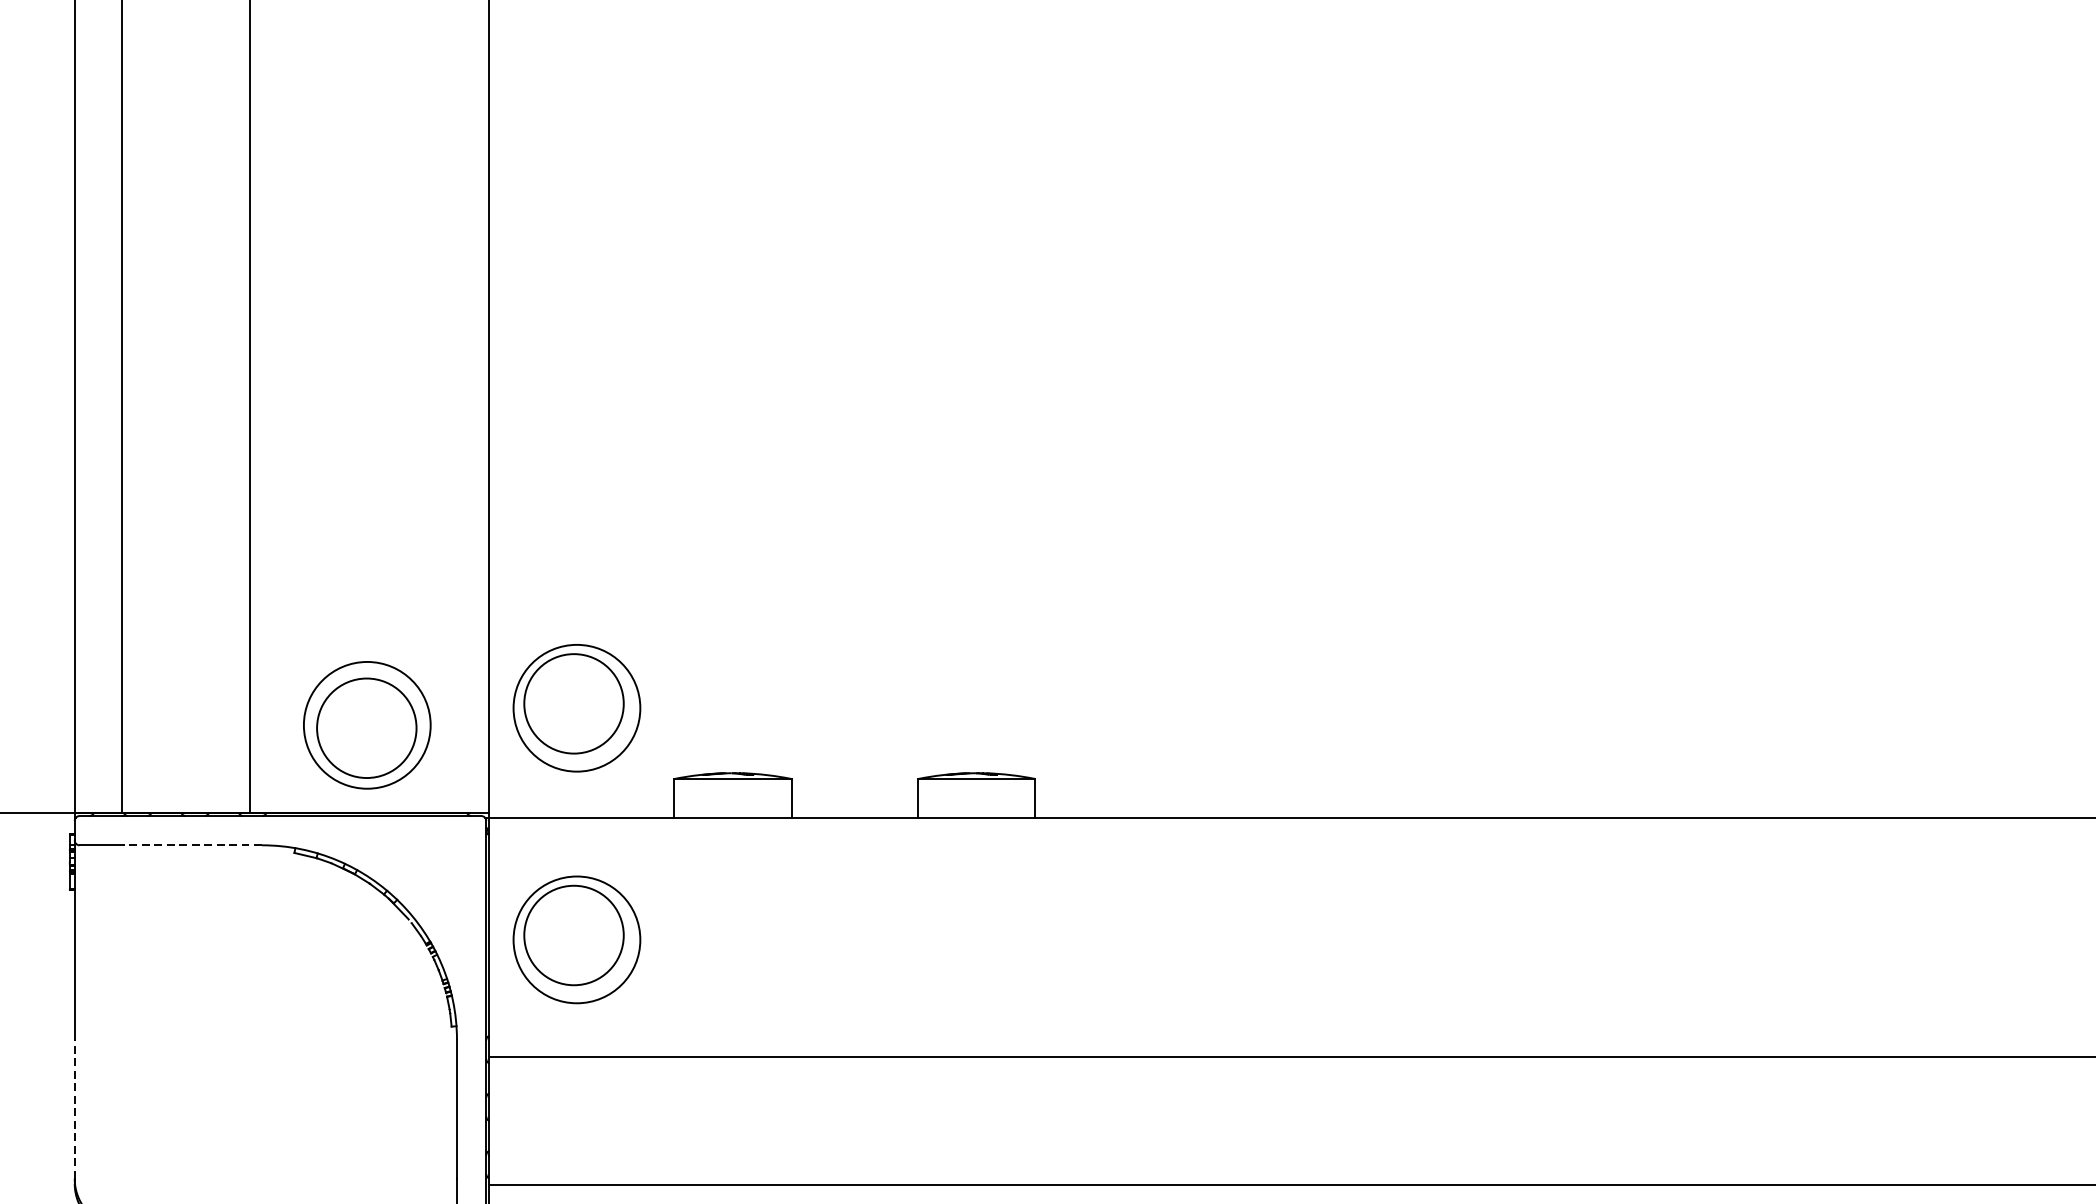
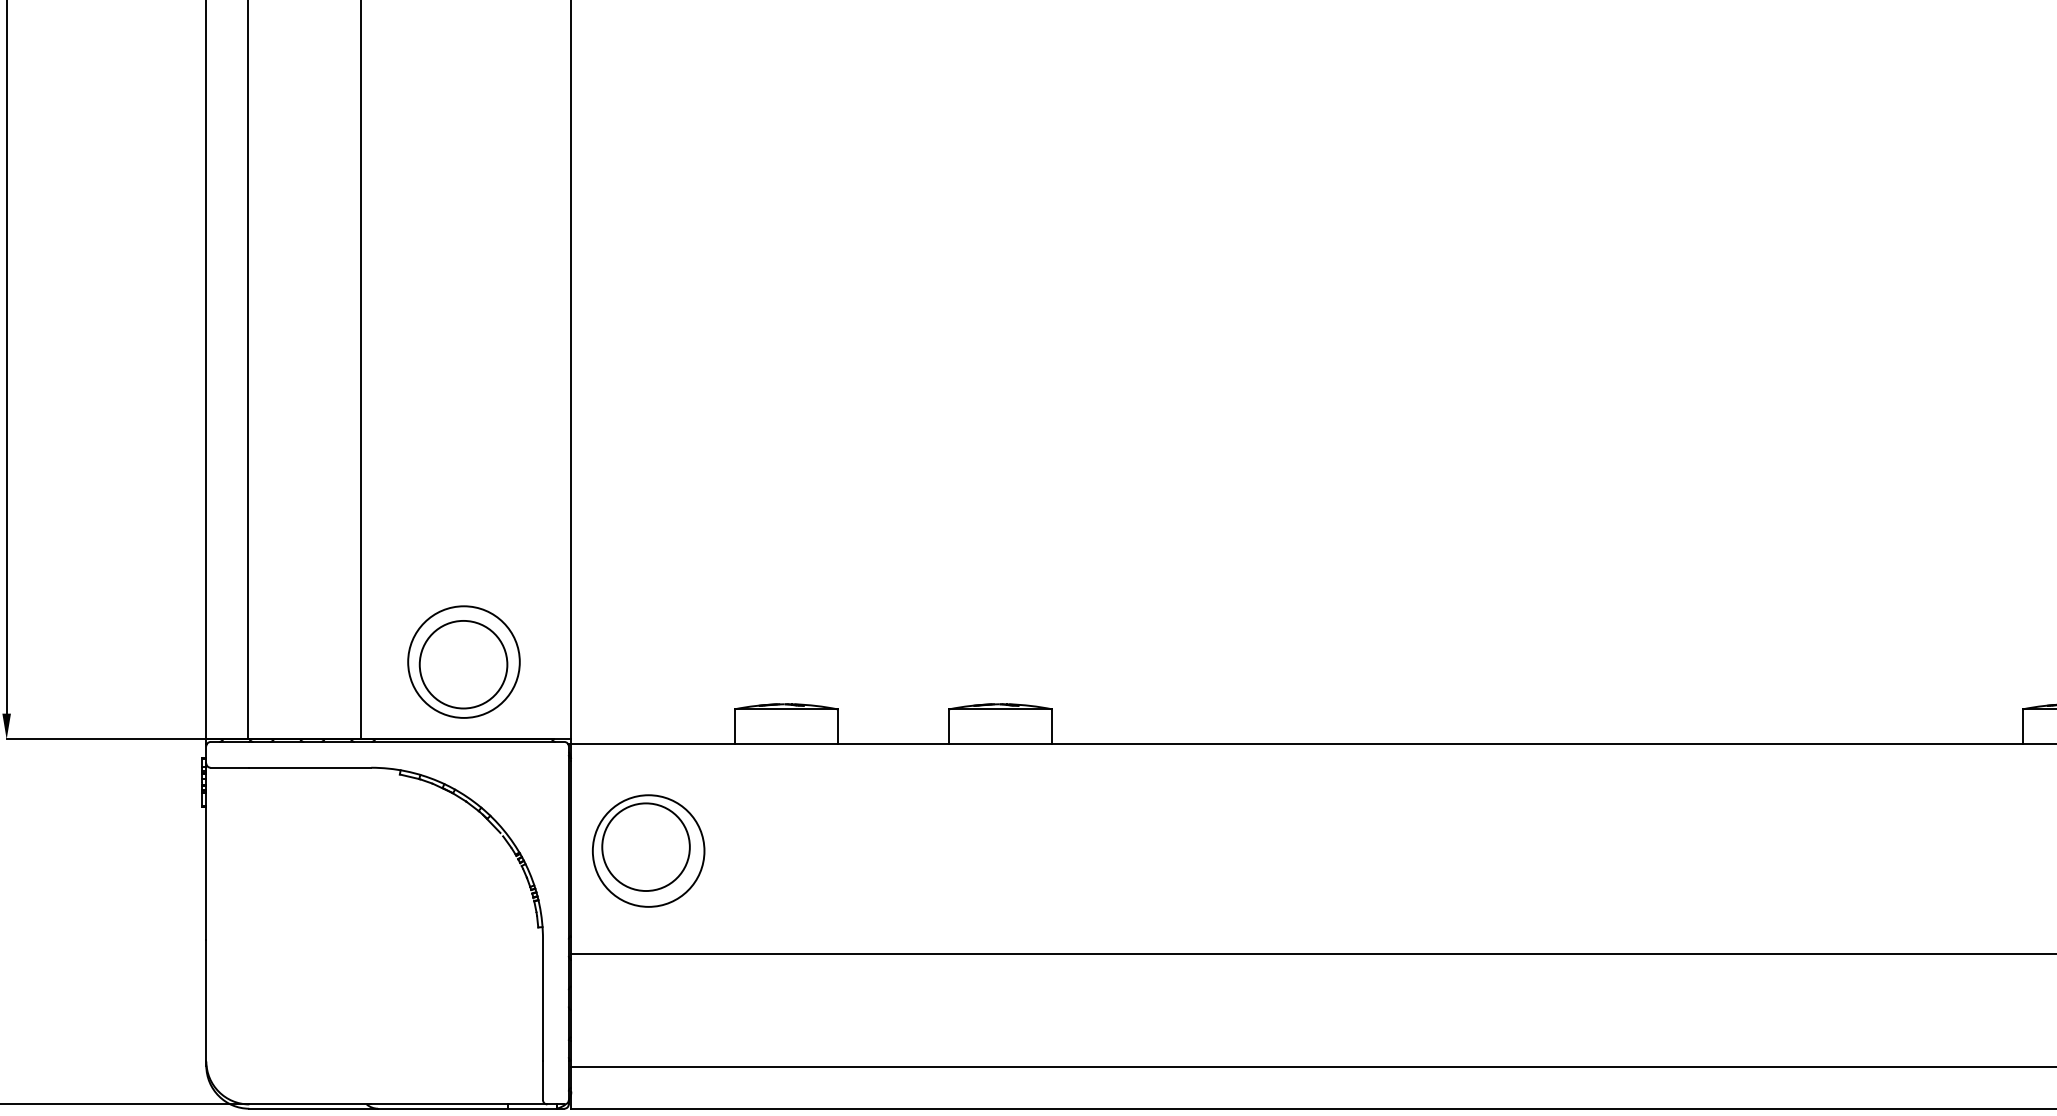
part: (576, 707) -> (648, 646), removed
line: (192, 845) -> (310, 767), dashed -> solid
line: (74, 1109) -> (206, 1000), dashed -> solid

